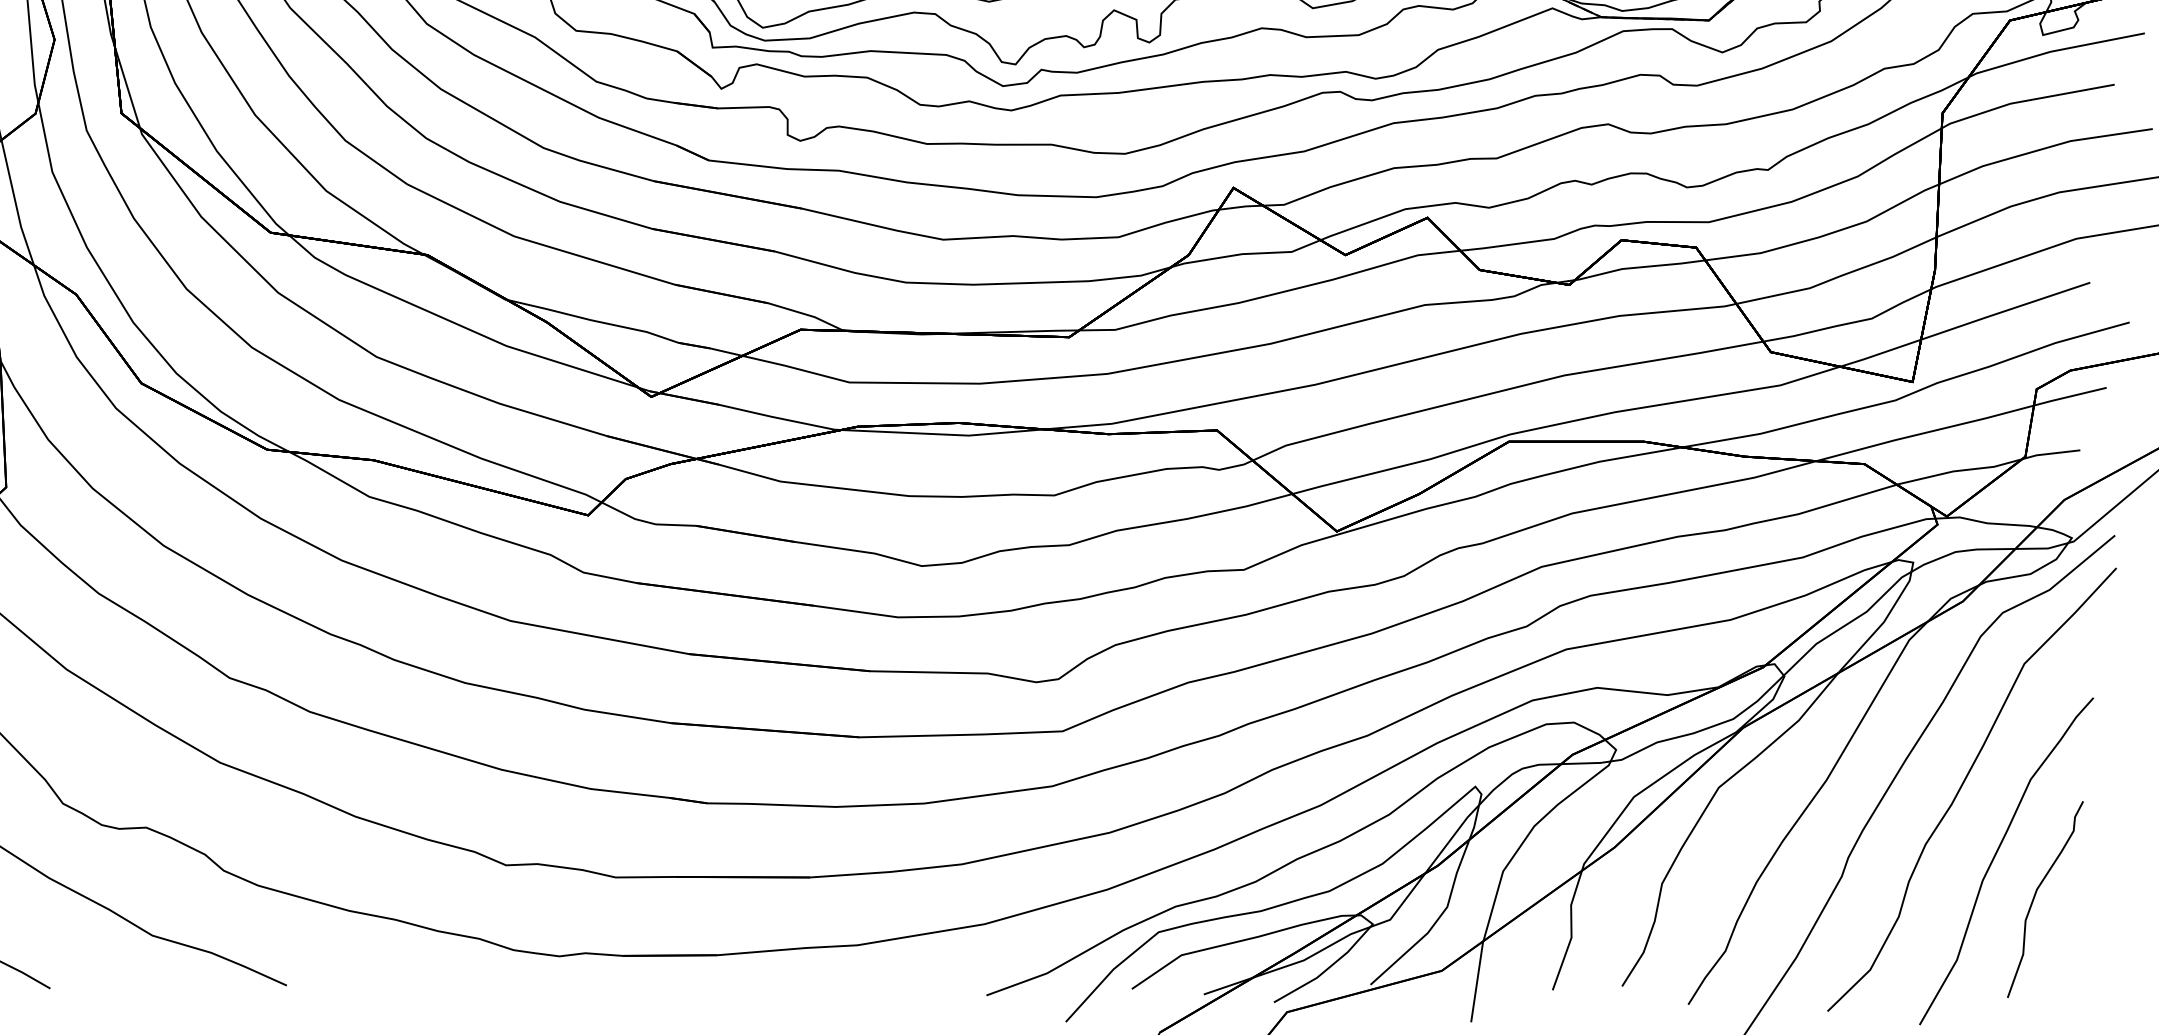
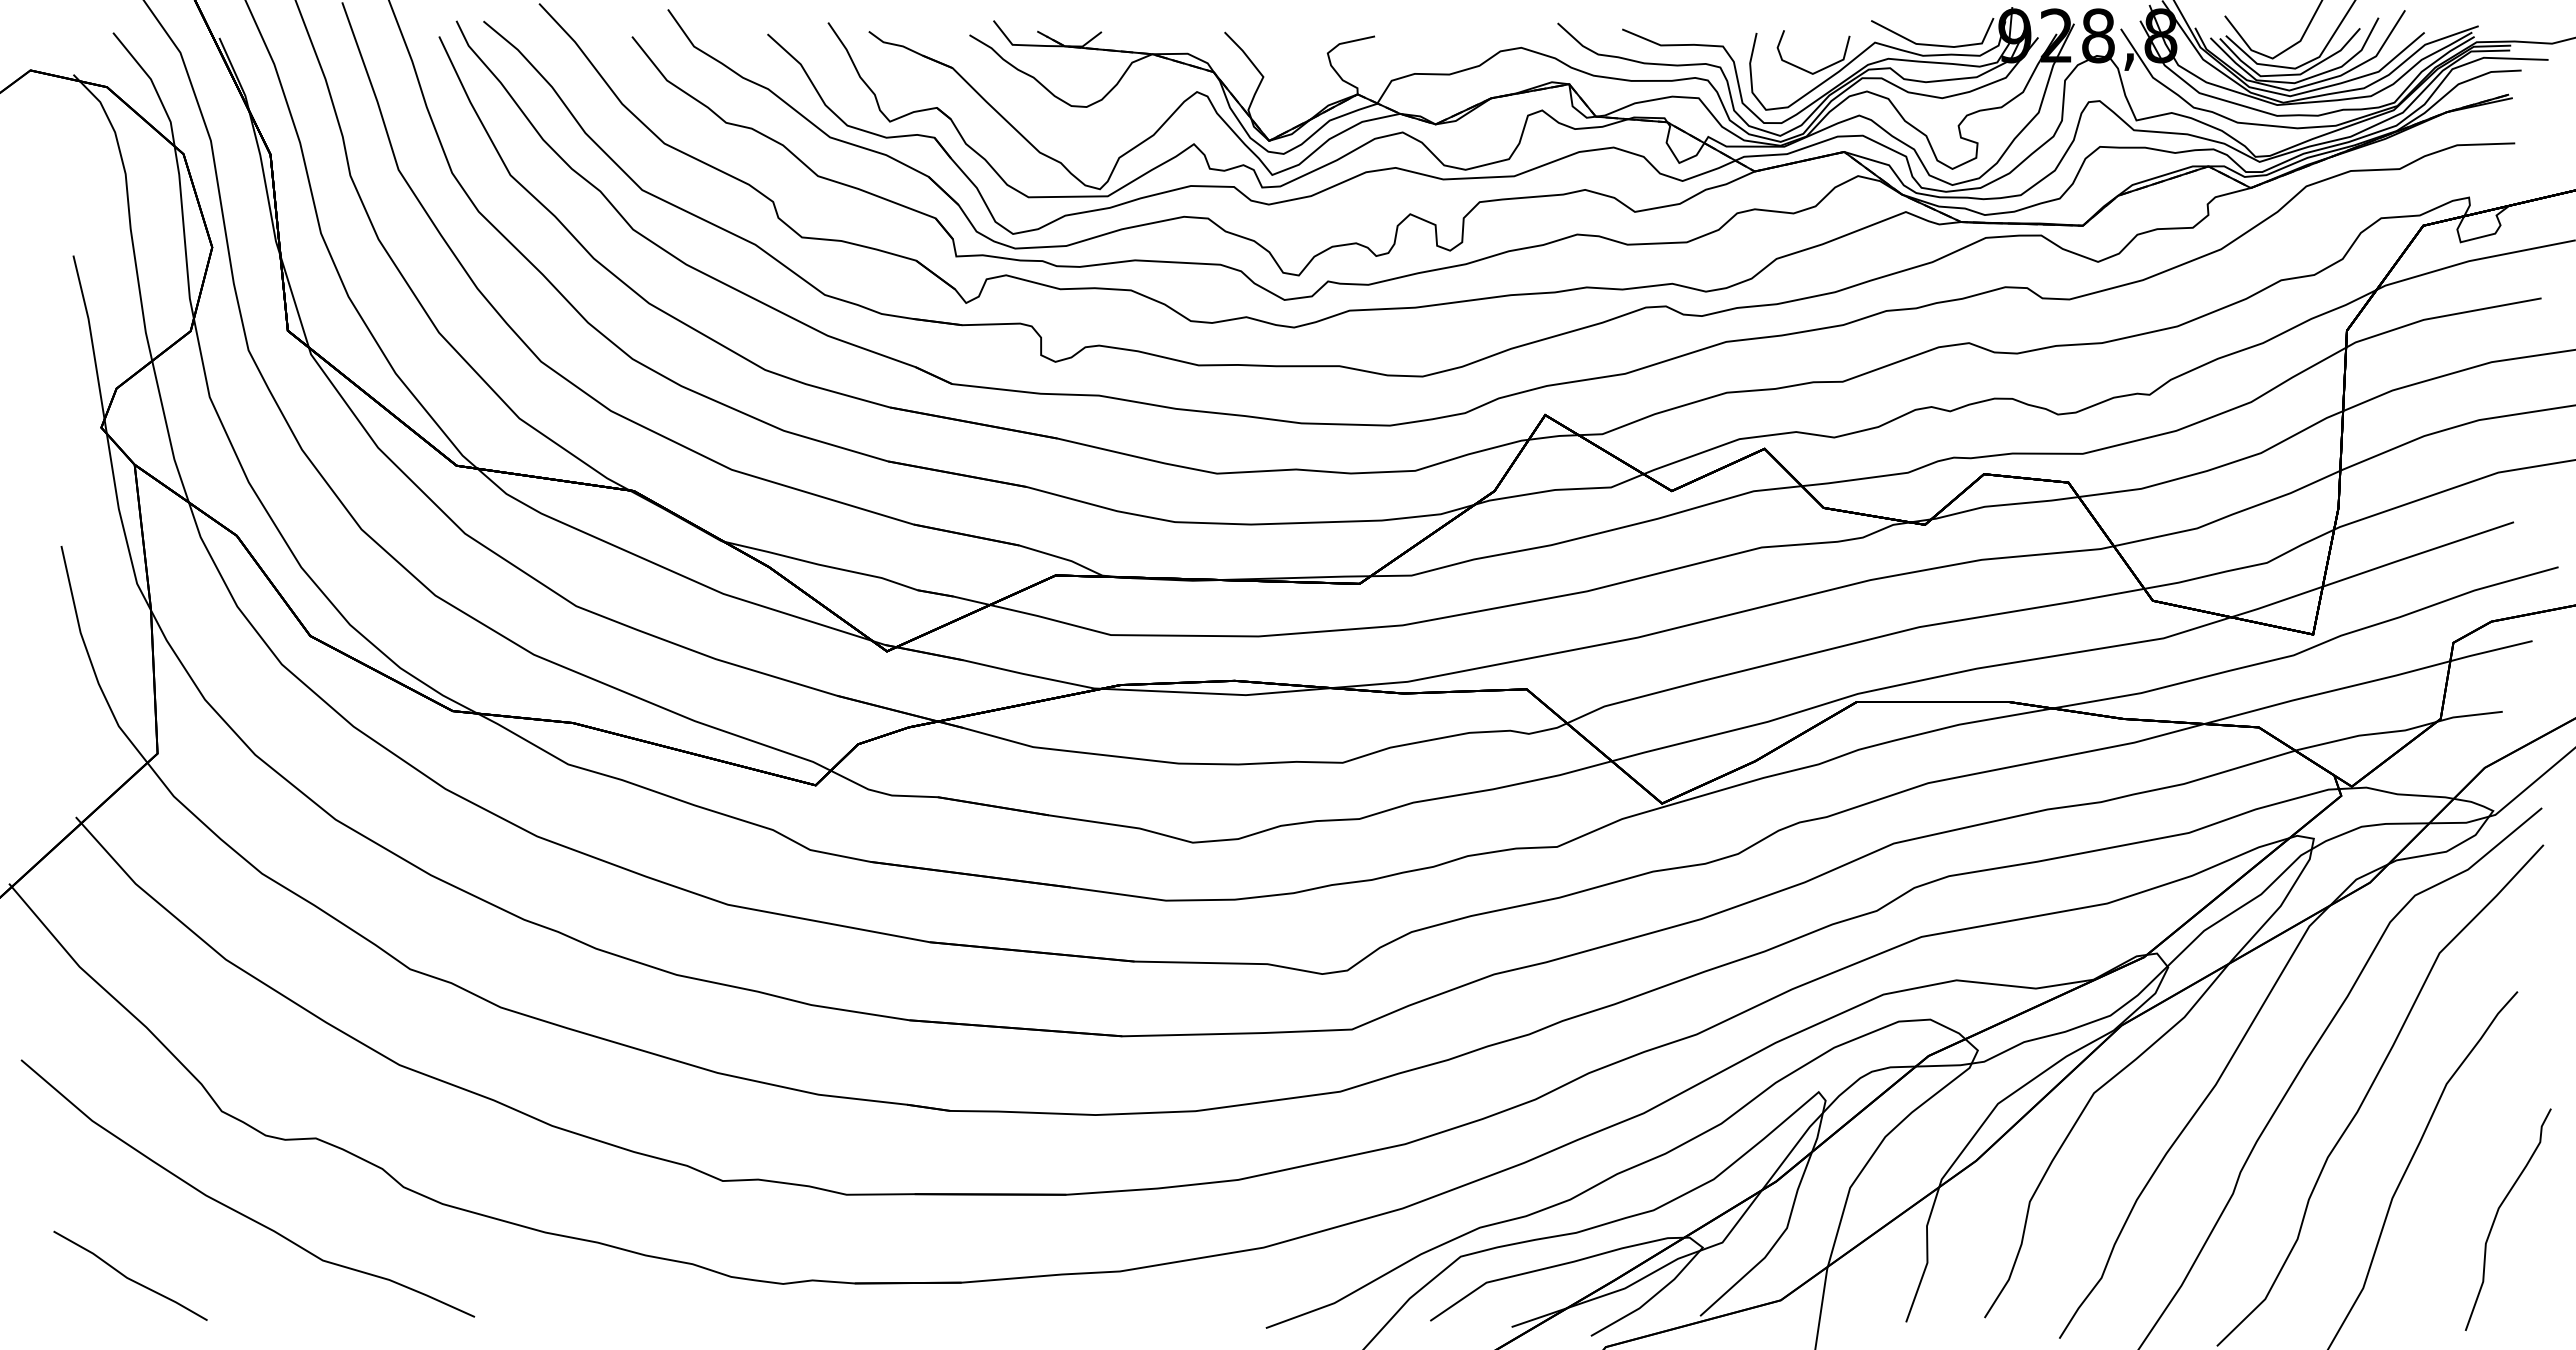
curve: (2035, 895) -> (2497, 1215), moved

